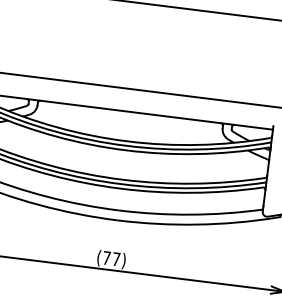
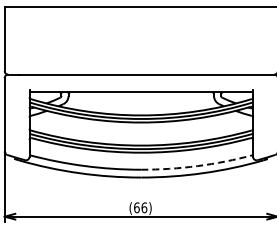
arc: (190, 215) -> (197, 166), solid -> dashed
text: (111, 258) -> (140, 207), (77) -> (66)

